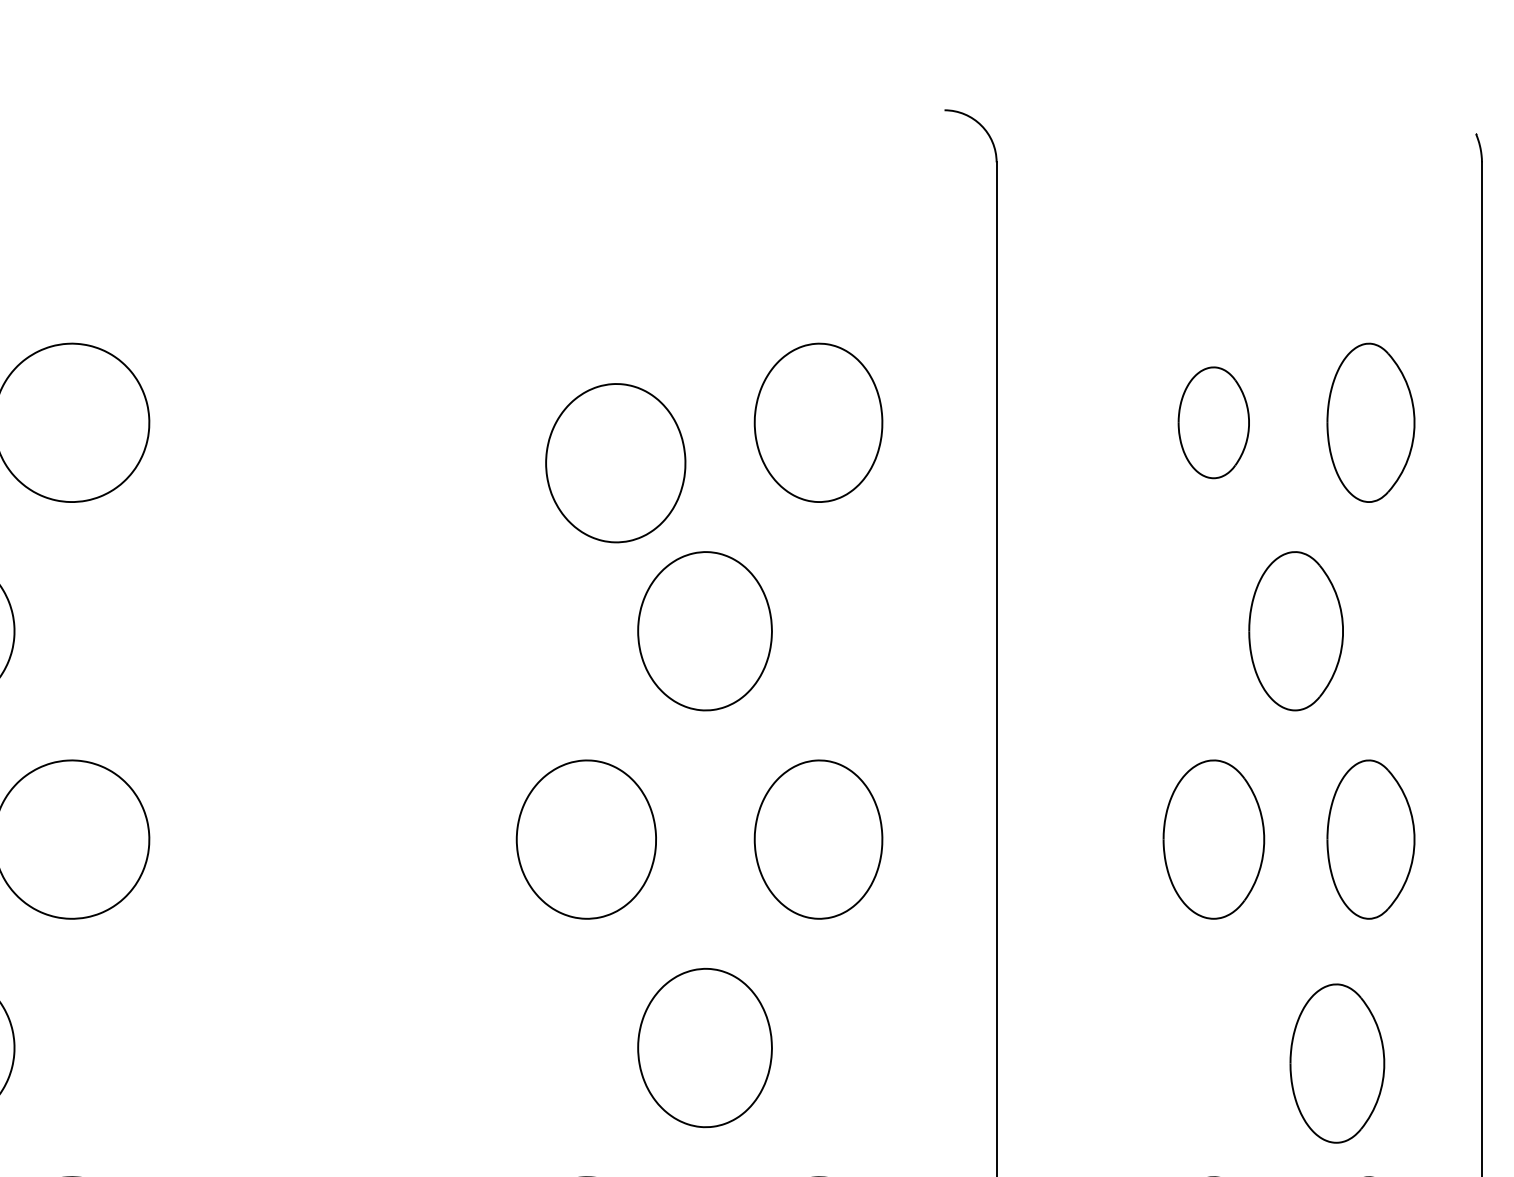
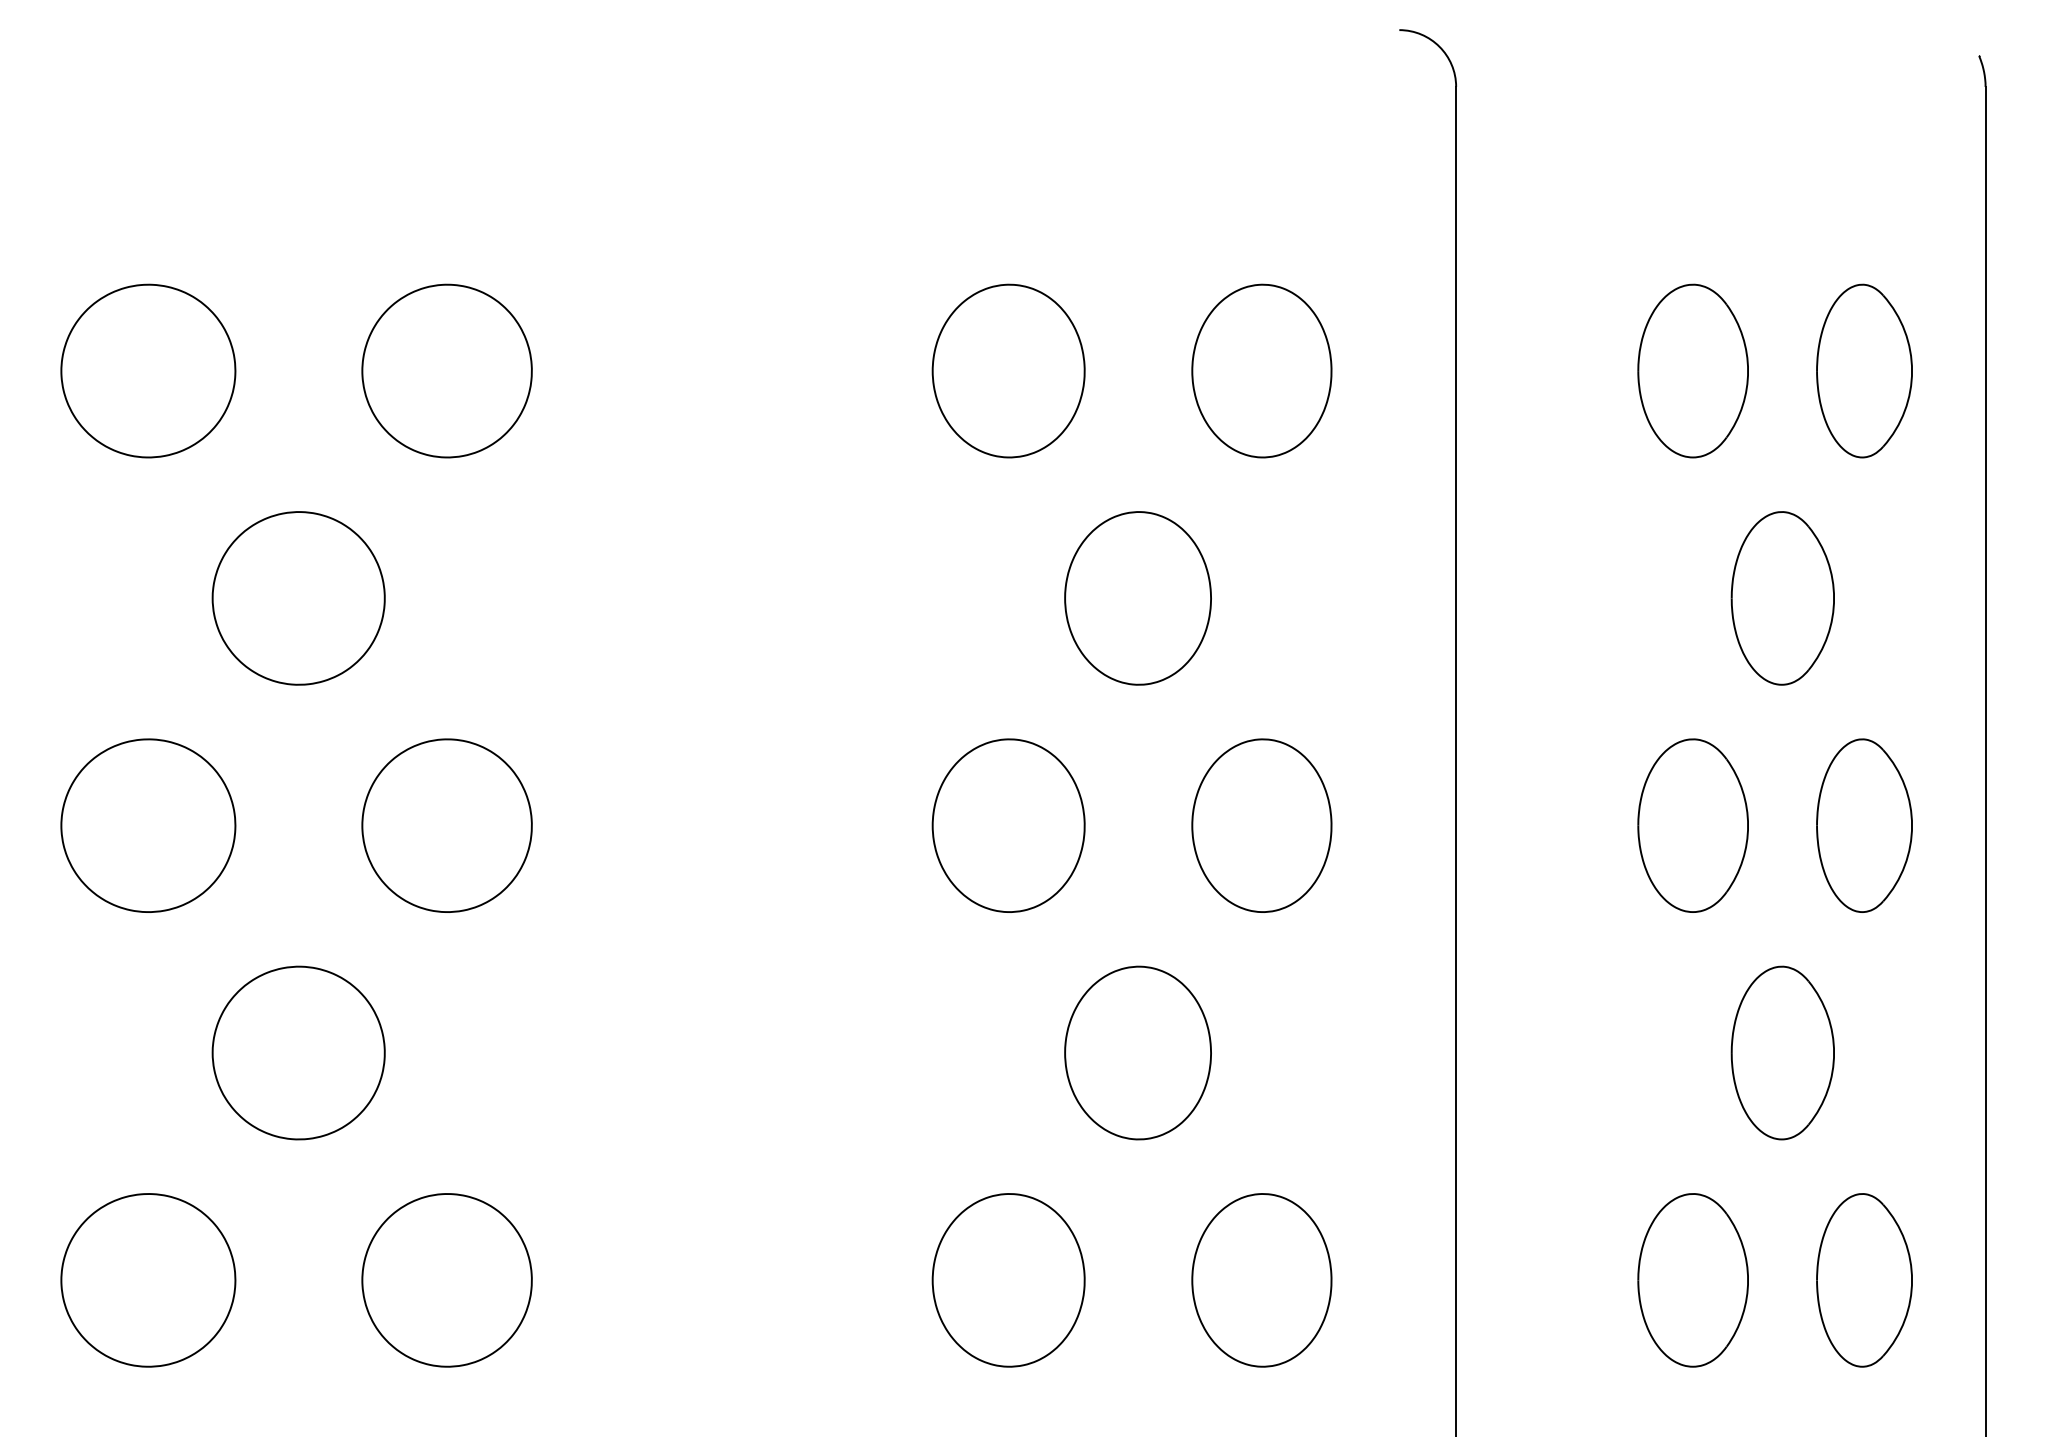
part: (1213, 422) -> (1692, 370), size x1.43
part: (615, 462) -> (1008, 370), moved
part: (1337, 1063) -> (1782, 1052), moved

